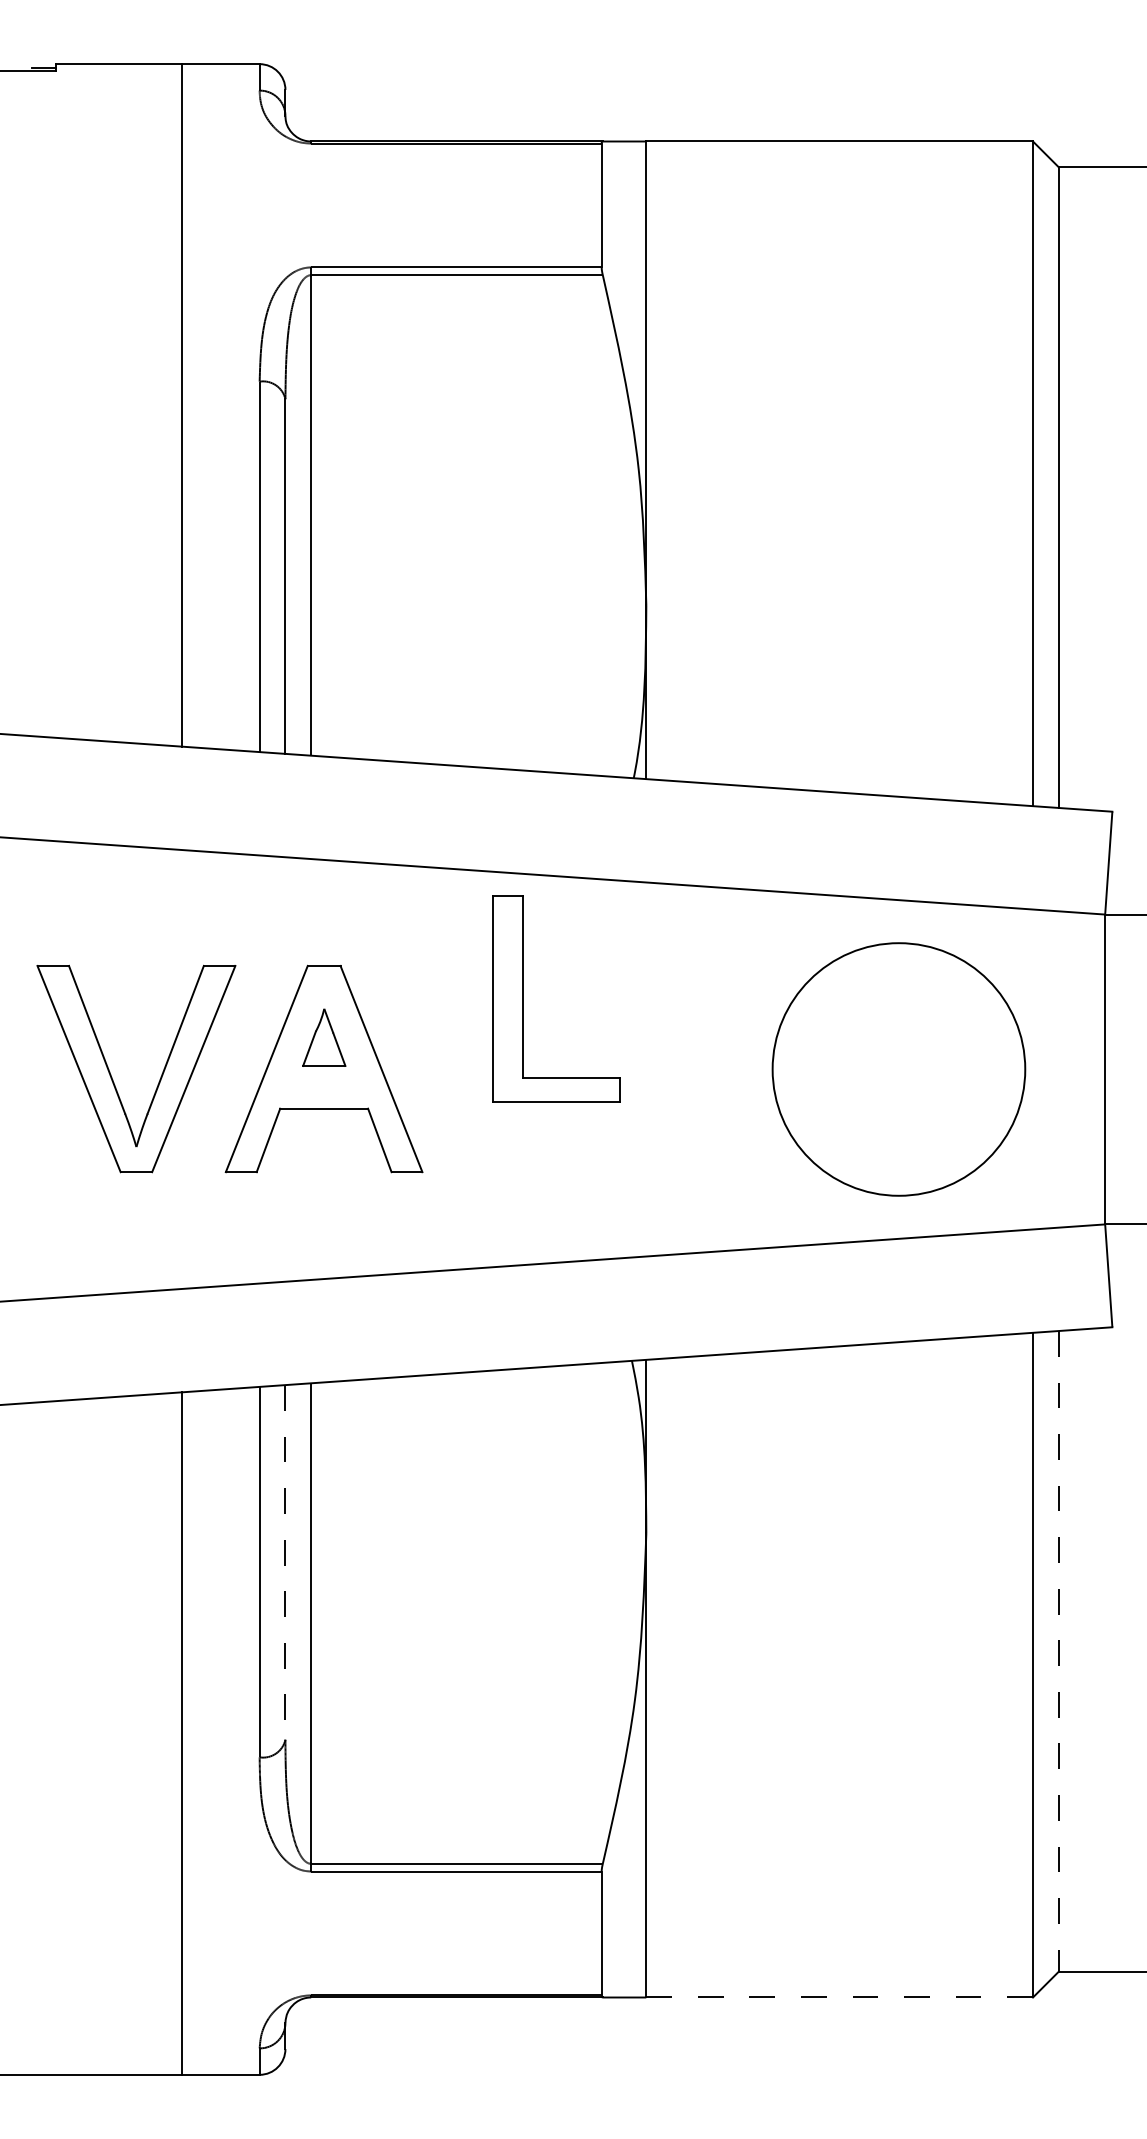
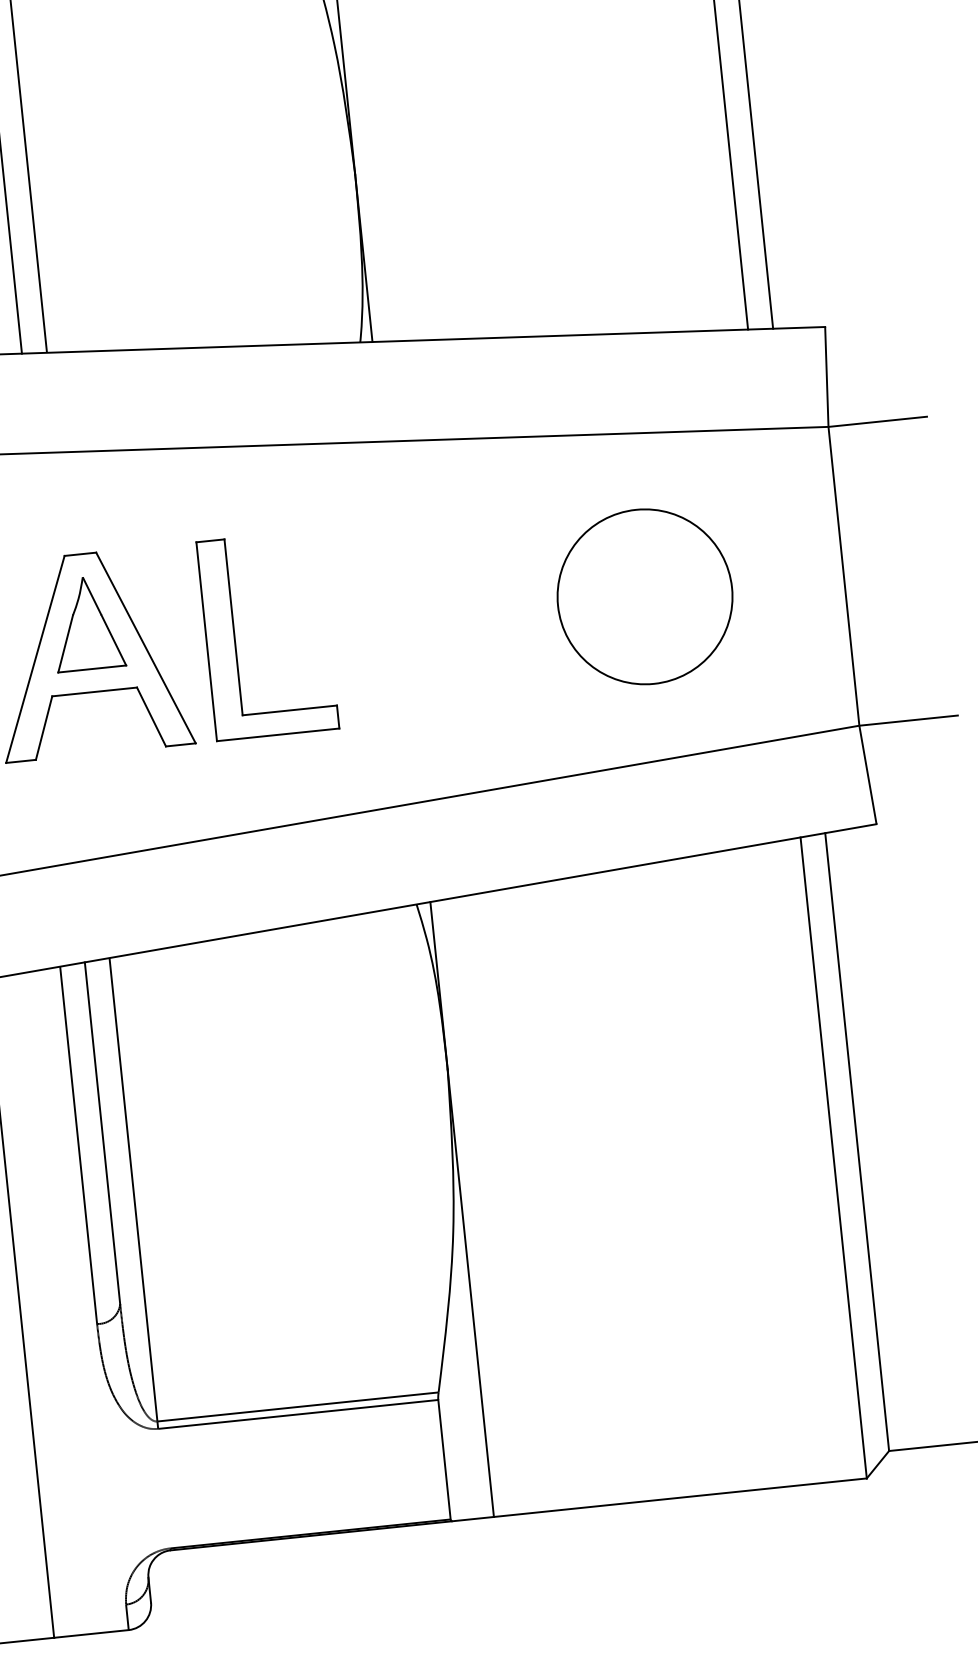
part: (523, 998) -> (235, 638), moved
part: (324, 1037) -> (87, 623), size x1.67
circle: (898, 1069) -> (644, 596), size x0.71
line: (285, 1562) -> (102, 1133), dashed -> solid
line: (1058, 1651) -> (856, 1142), dashed -> solid
line: (840, 1997) -> (681, 1497), dashed -> solid

